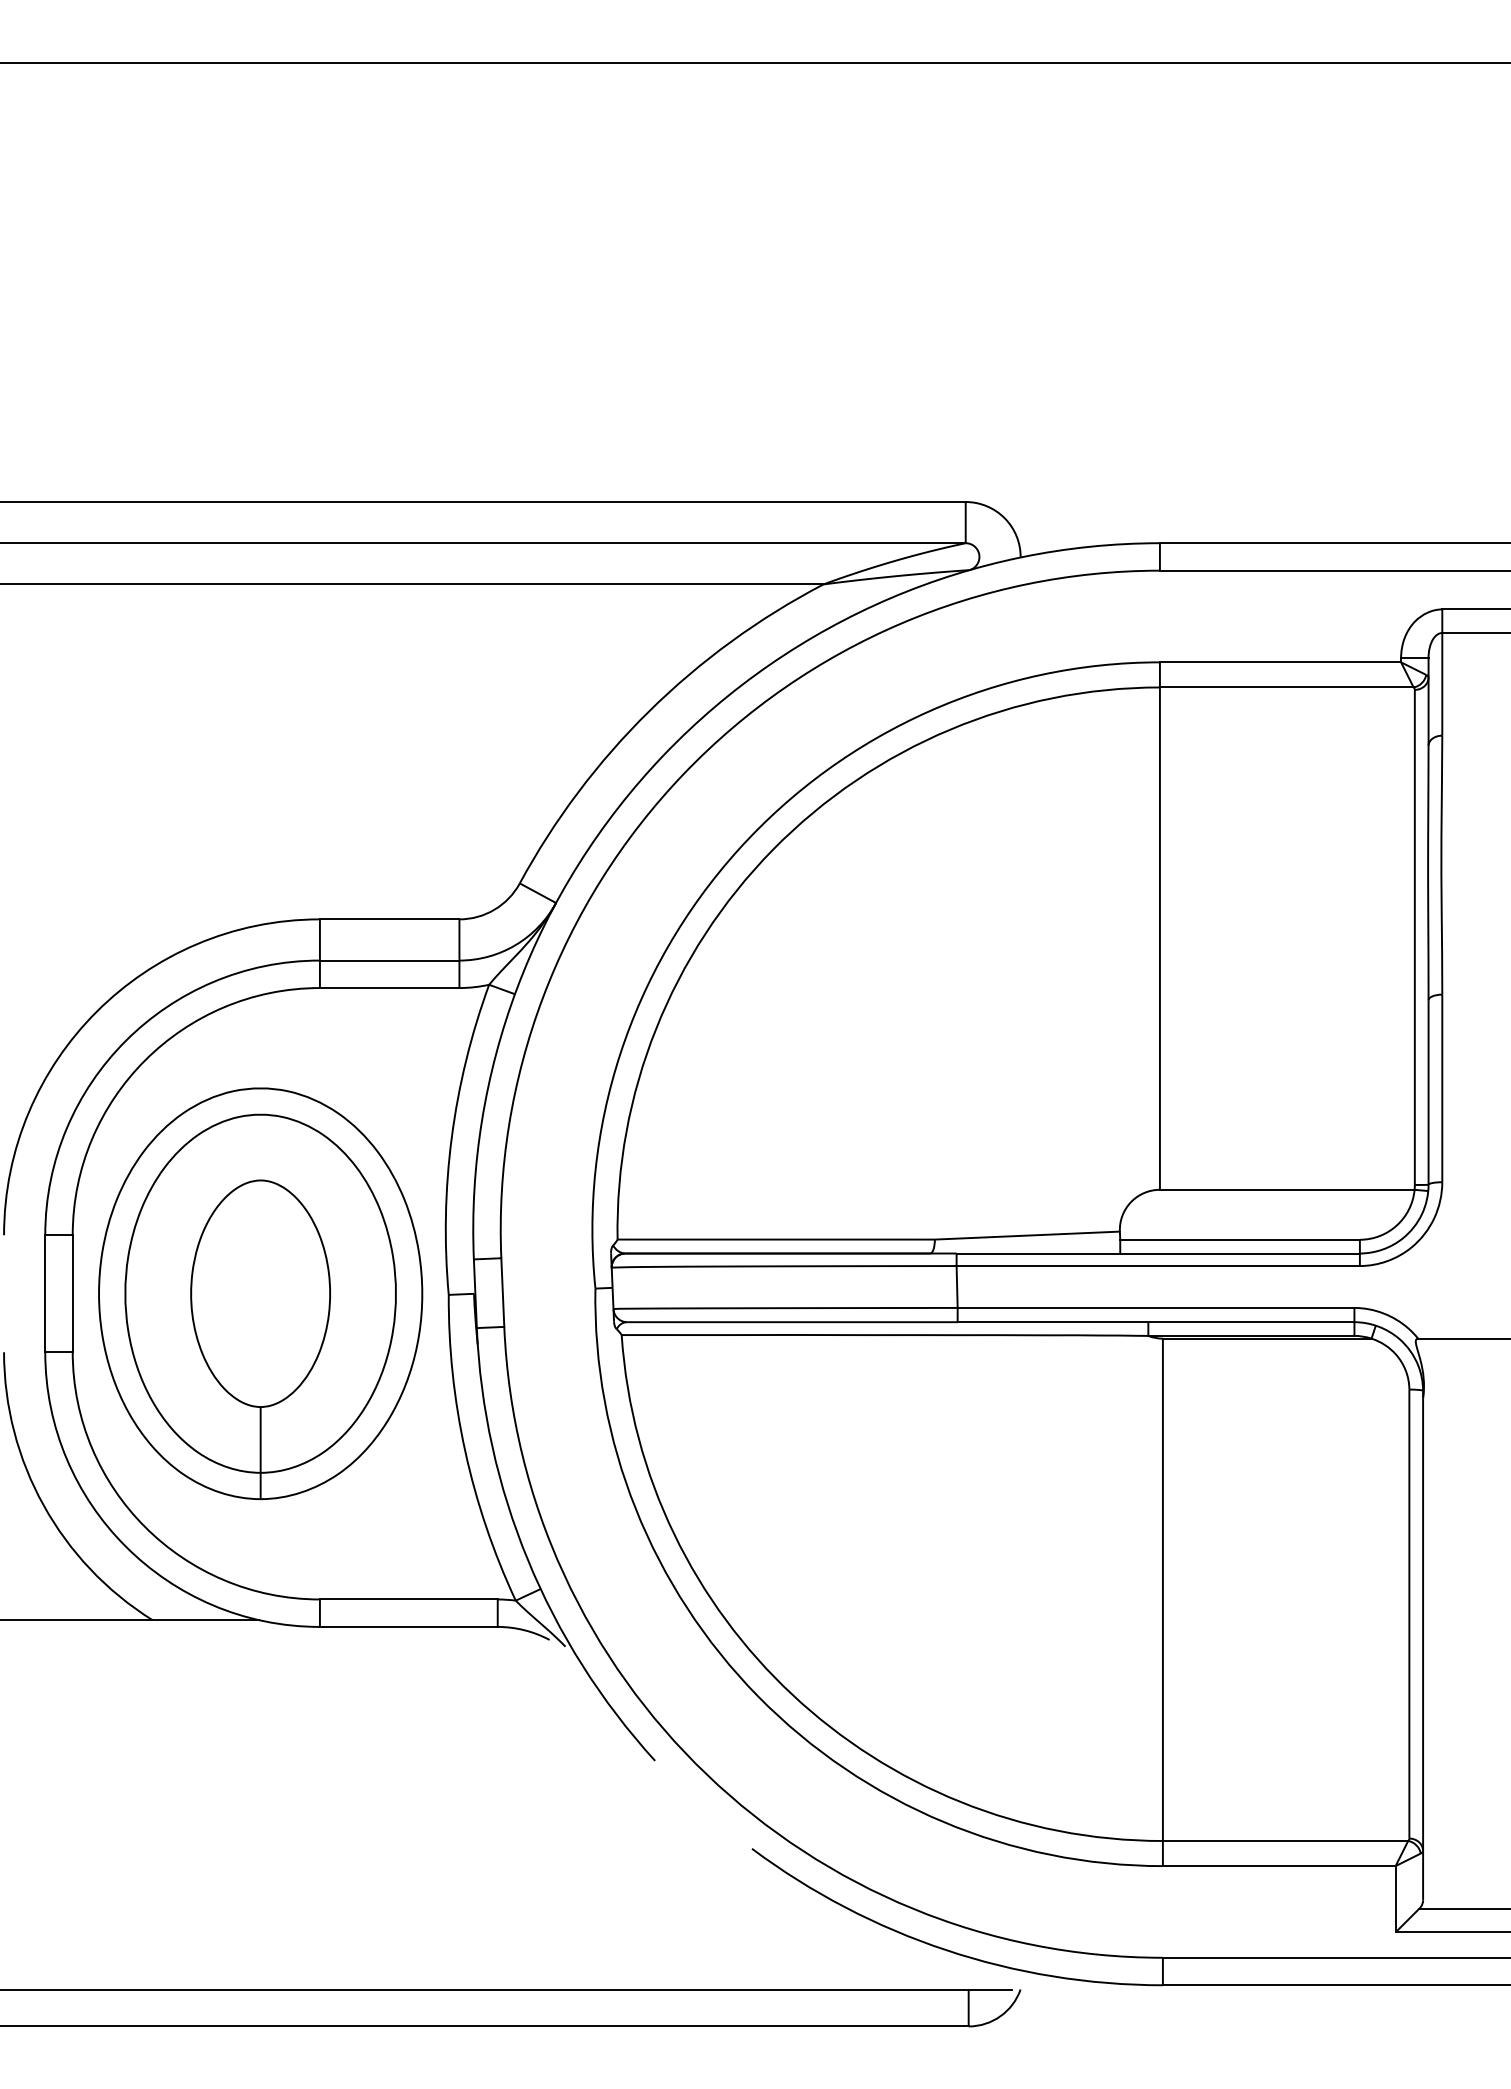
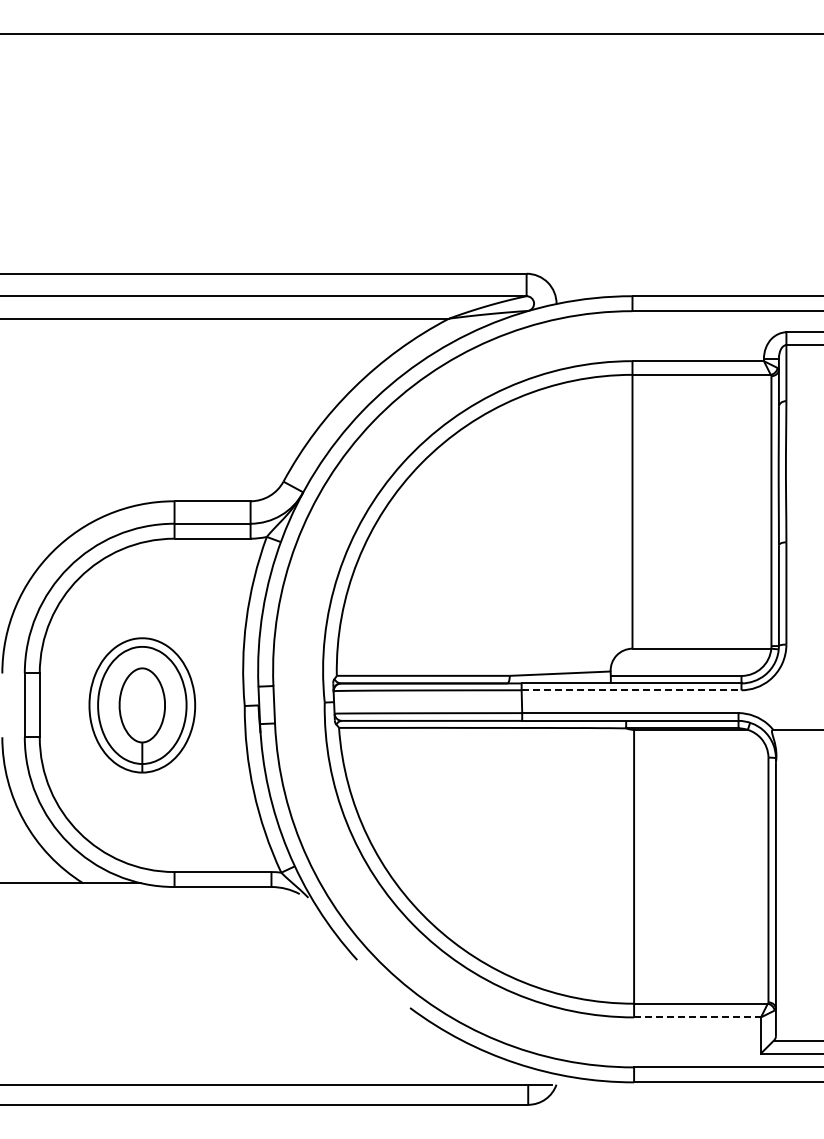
line: (1158, 1266) -> (631, 690), solid -> dashed
part: (261, 1293) -> (142, 705), size x0.6
line: (1281, 1866) -> (698, 1017), solid -> dashed

